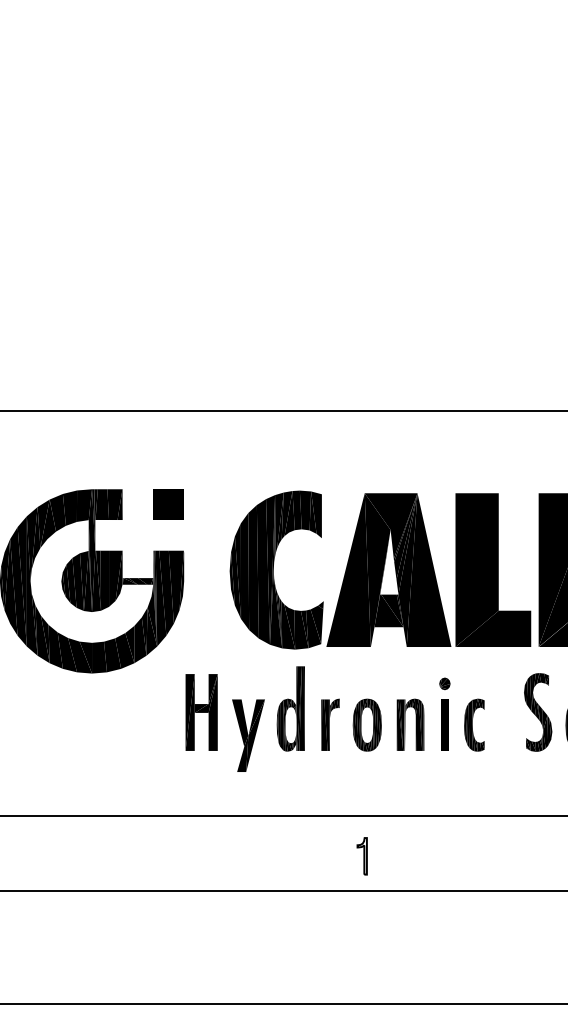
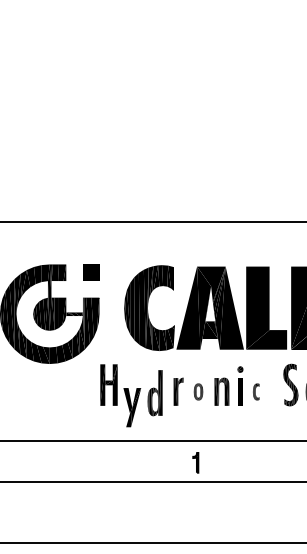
part: (267, 718) -> (142, 398), moved
part: (367, 724) -> (198, 391), size x0.6
part: (472, 724) -> (255, 391), size x0.6

